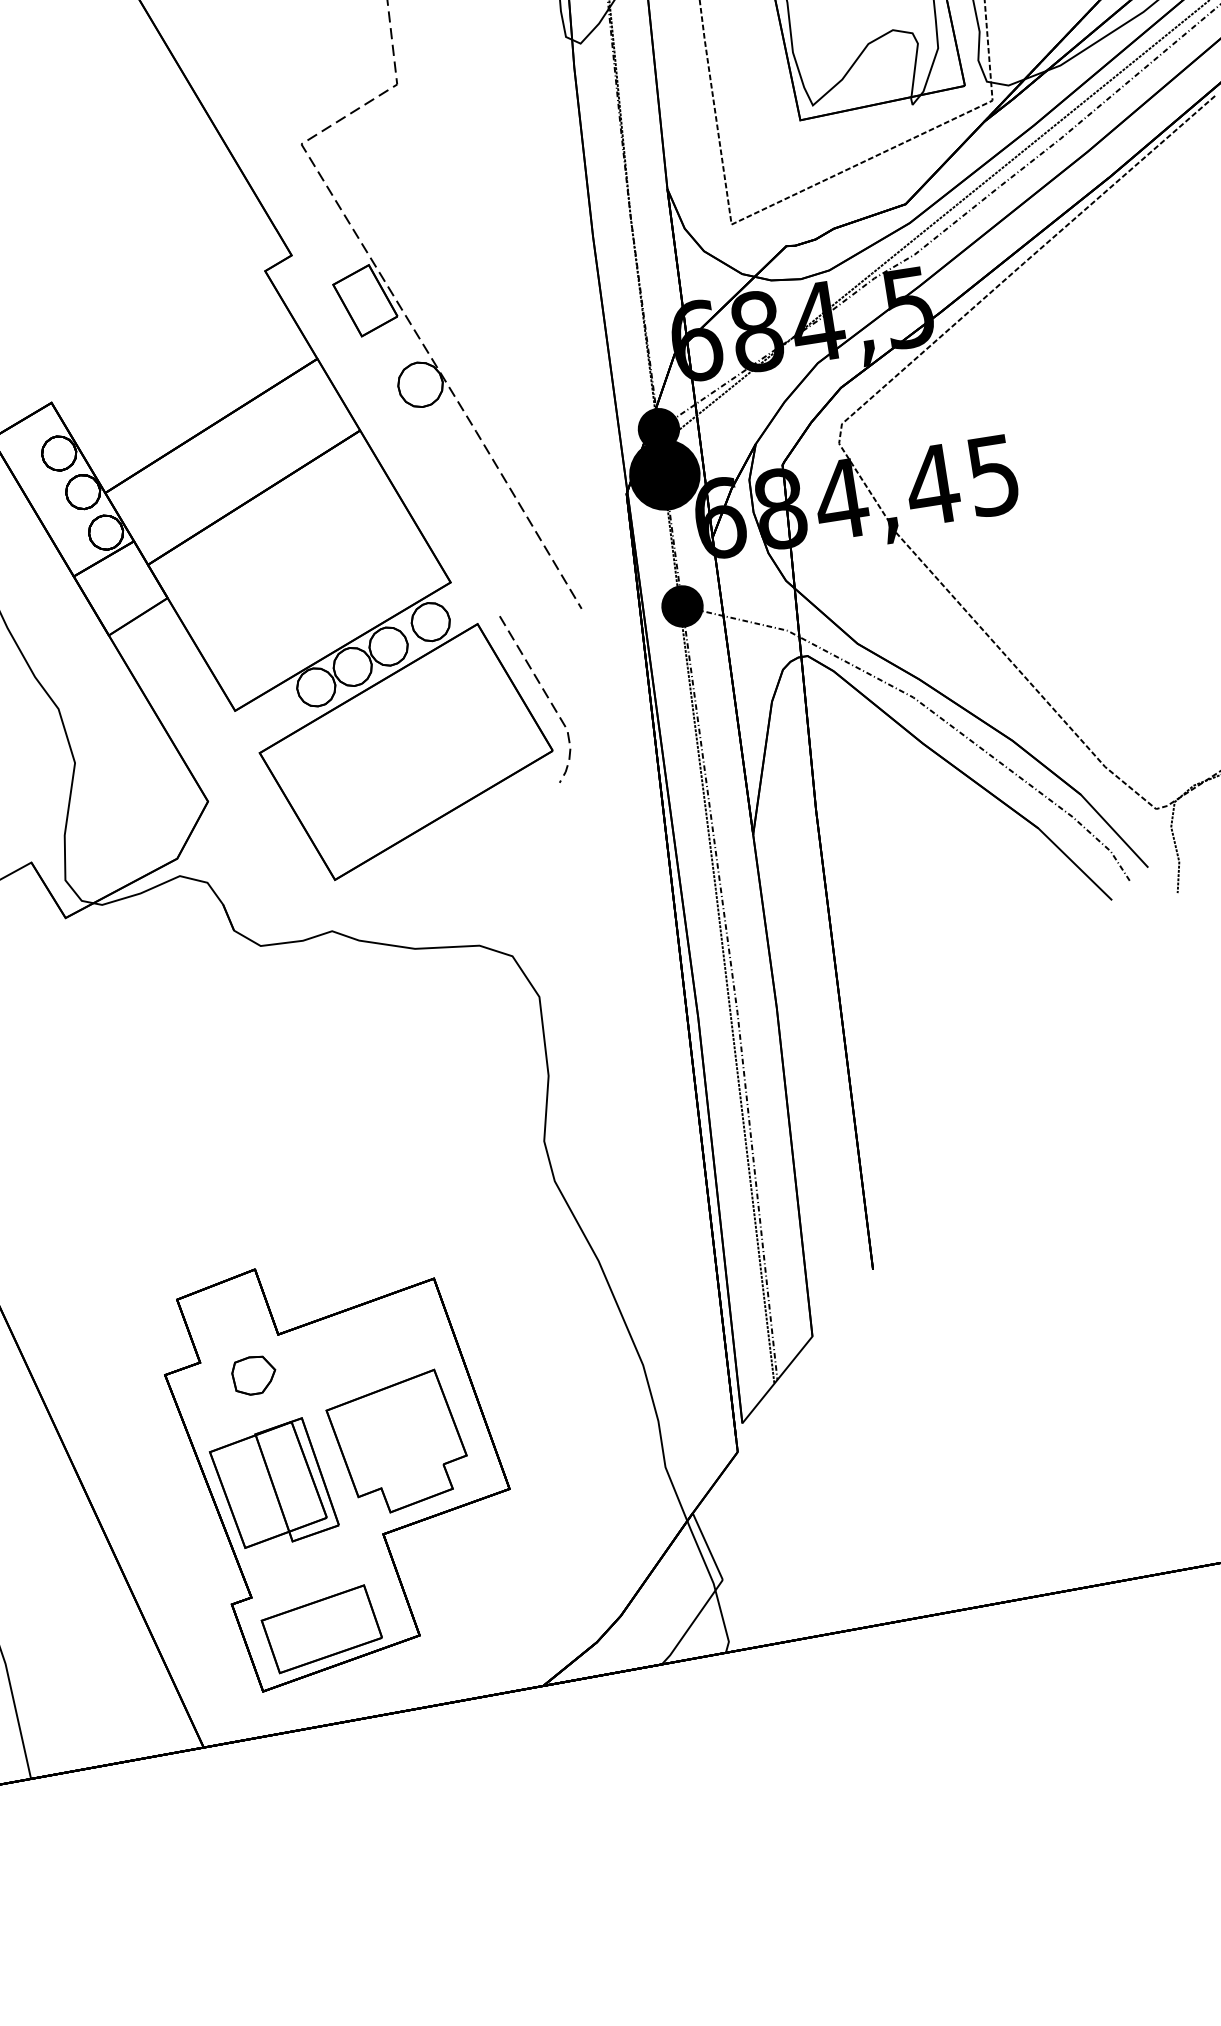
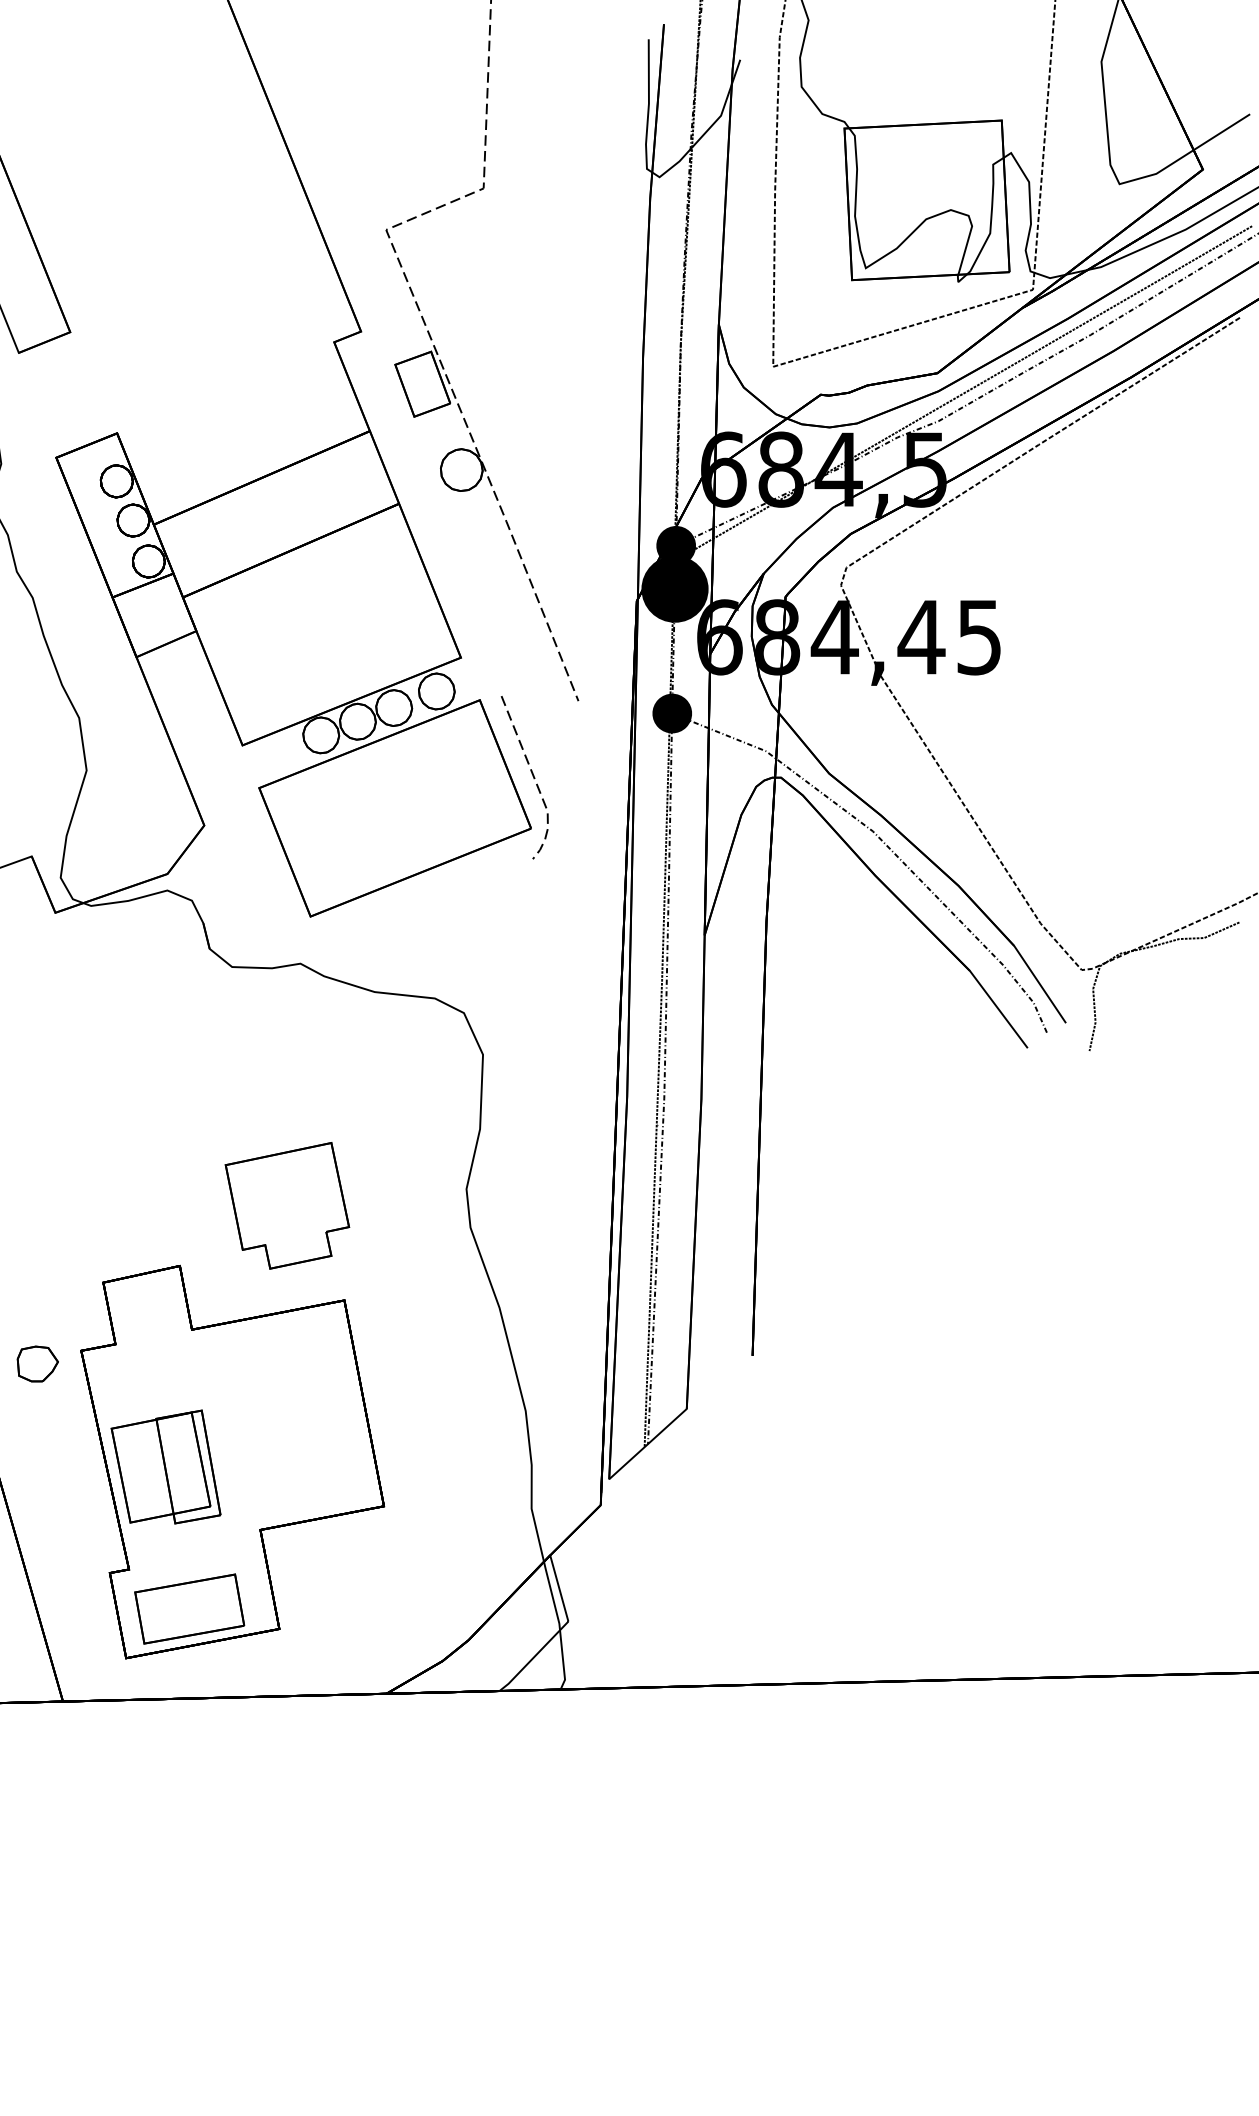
part: (253, 1374) -> (37, 1363), moved
part: (398, 1442) -> (287, 1205), moved

